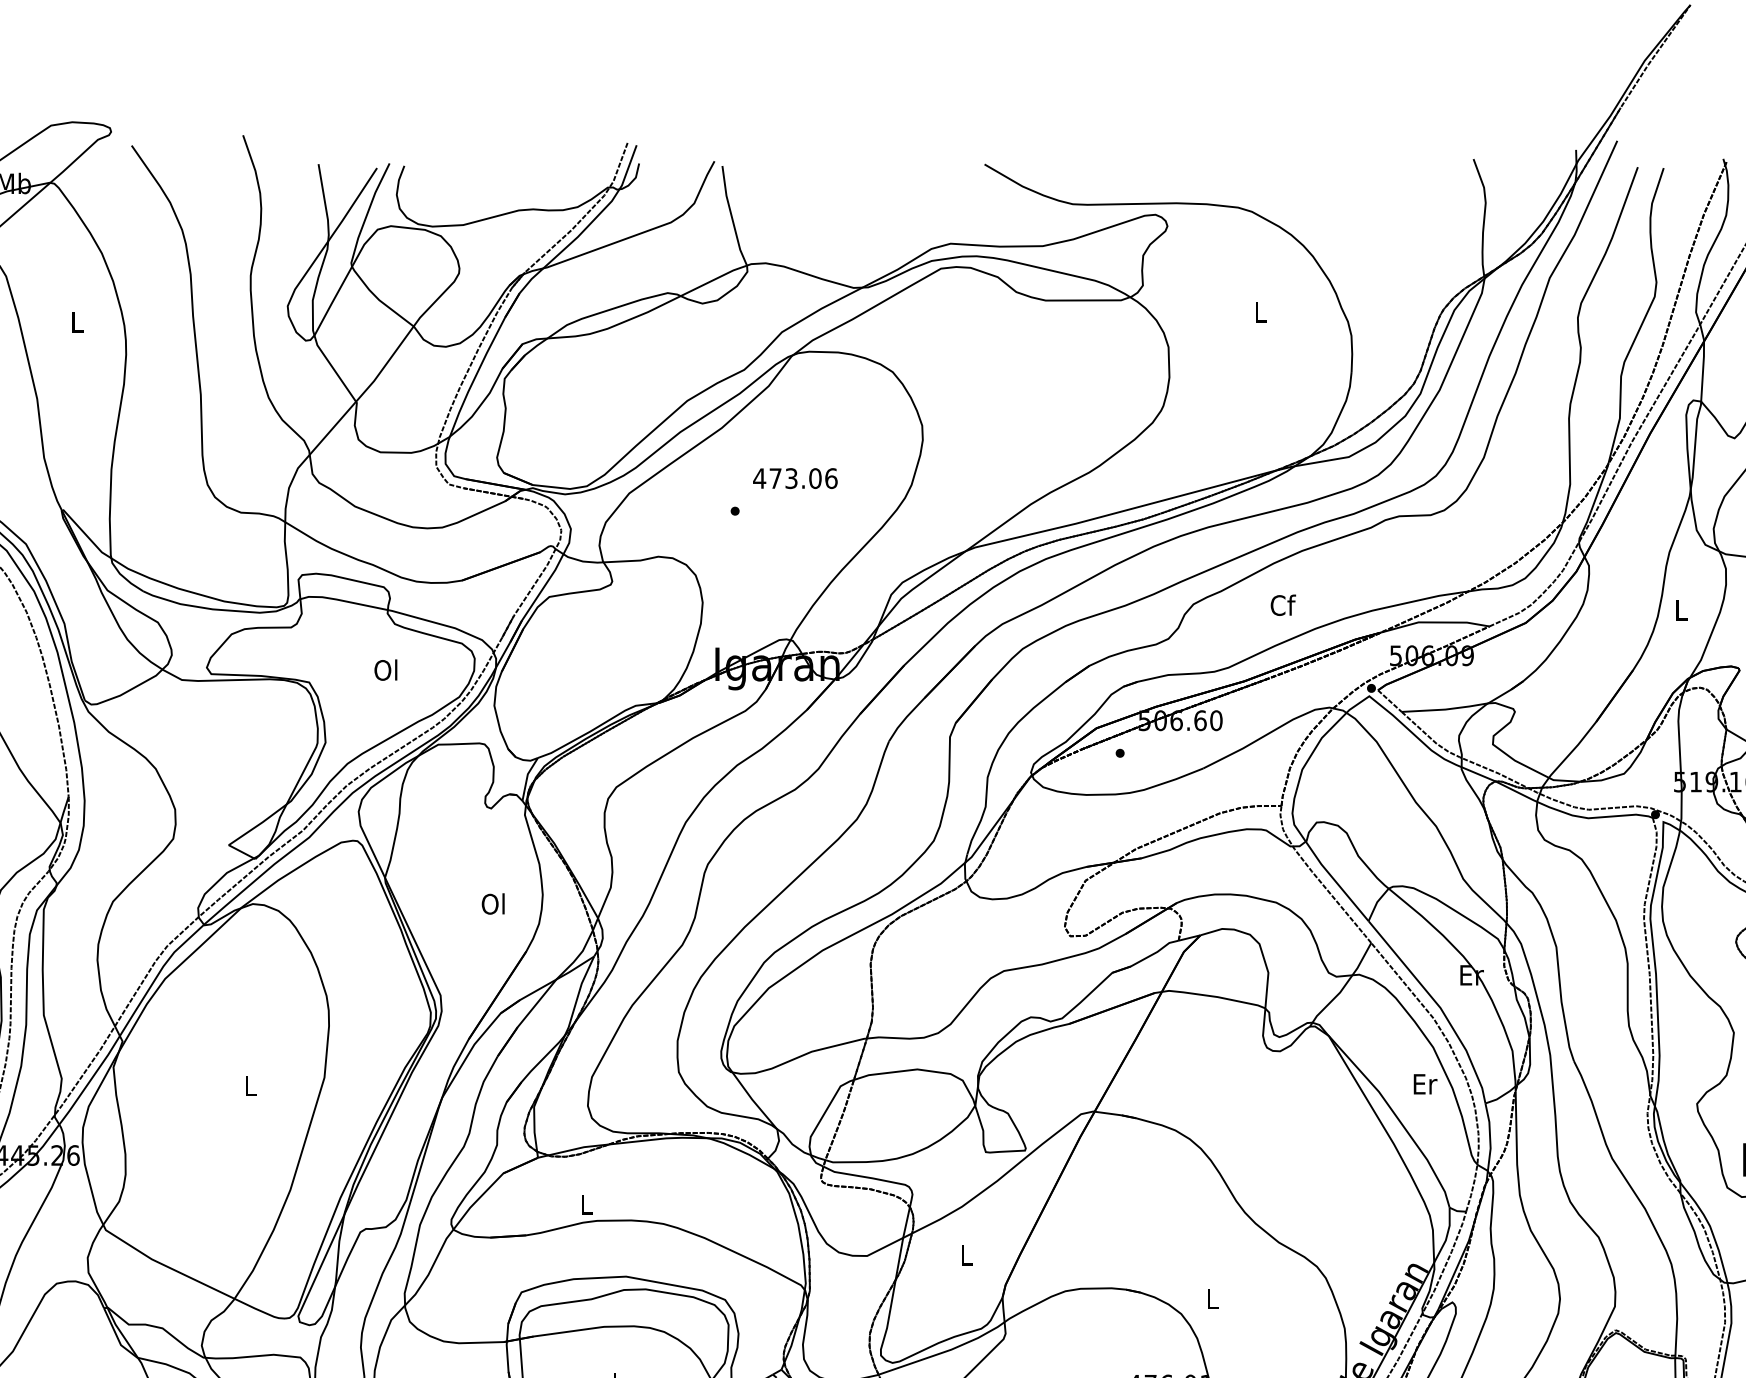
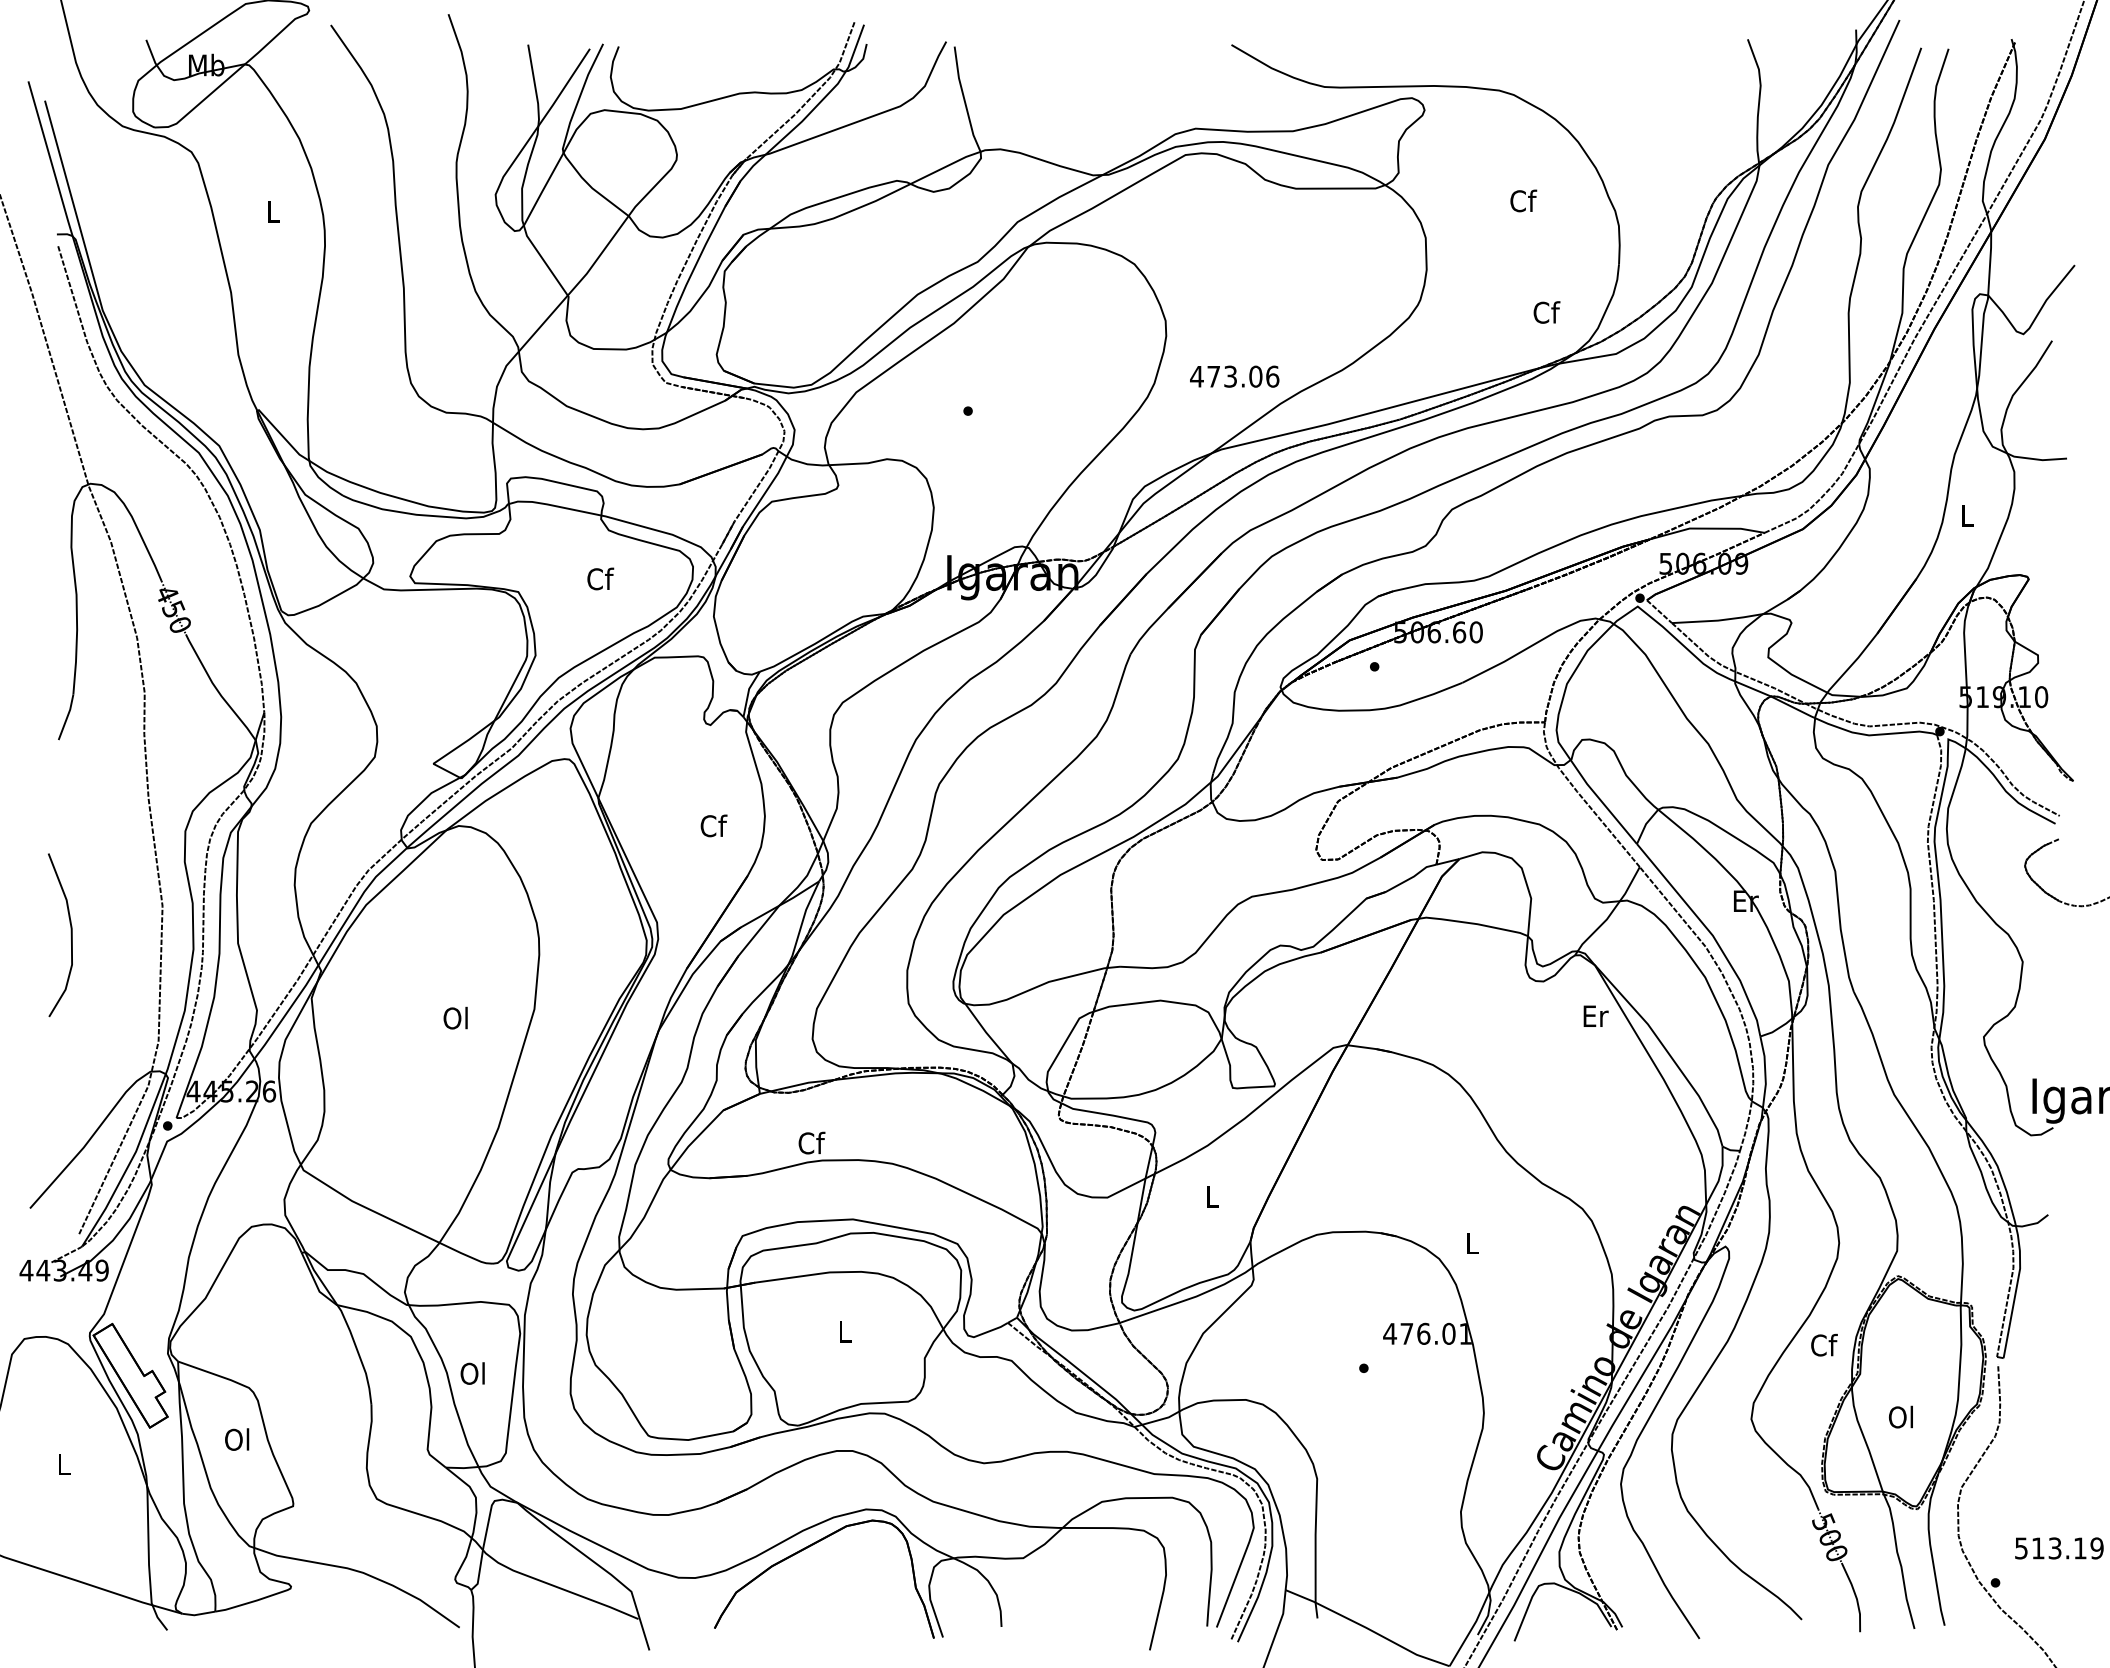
text: (1261, 311) -> (1523, 200), L -> Cf
text: (795, 478) -> (1234, 376), moved
text: (1282, 605) -> (1546, 312), moved
text: (387, 669) -> (600, 578), Ol -> Cf
text: (494, 903) -> (713, 825), Ol -> Cf
text: (1424, 1083) -> (1595, 1015), moved
text: (249, 1085) -> (455, 1017), L -> Ol
text: (586, 1203) -> (811, 1142), L -> Cf

